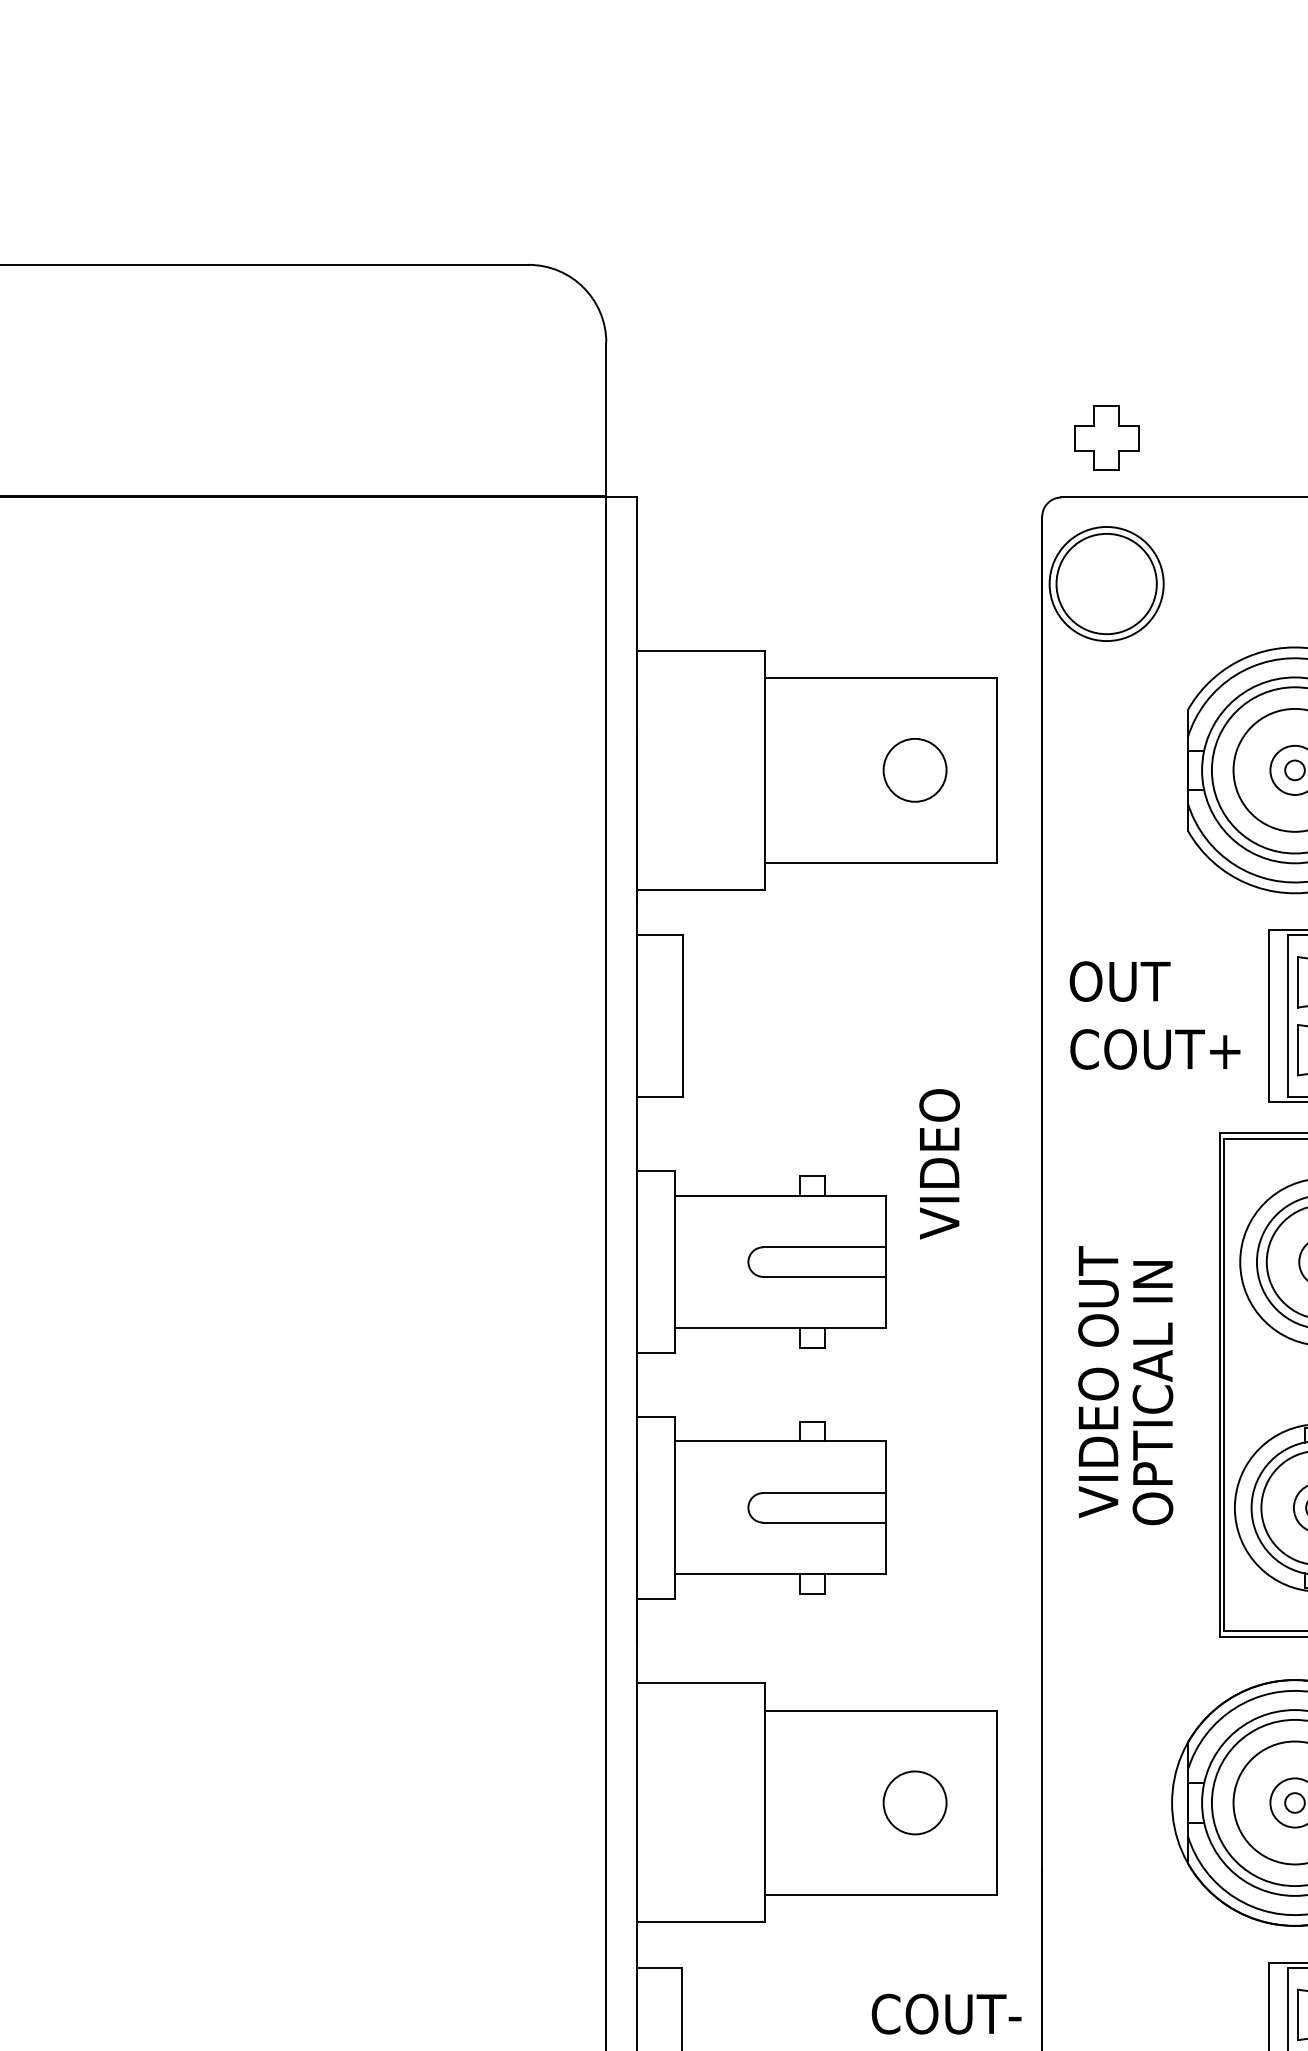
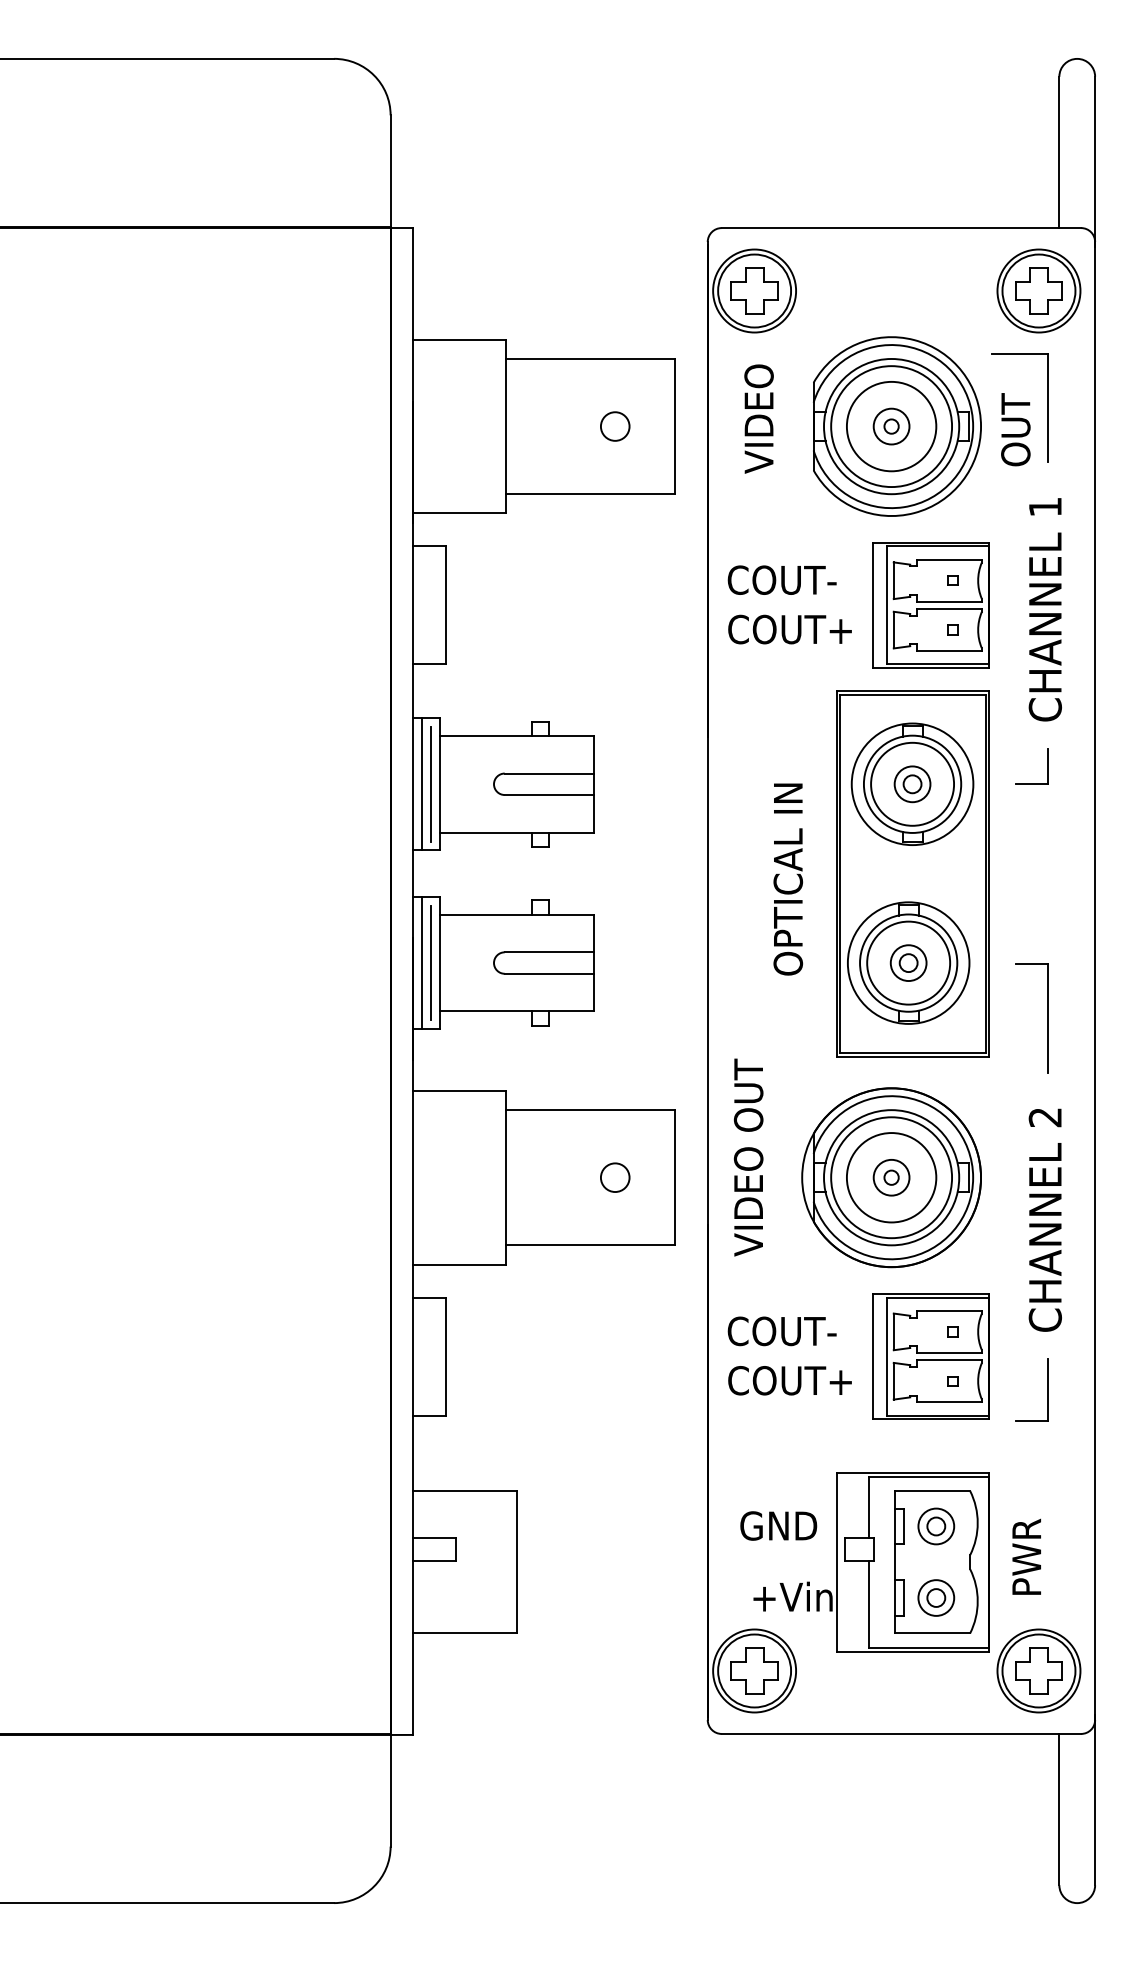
part: (1106, 437) -> (754, 290), moved
circle: (914, 770) -> (614, 426), size x0.62
text: (1147, 980) -> (784, 579), OUT -> COUT-
text: (938, 1163) -> (758, 418), moved
line: (650, 1262) -> (422, 784), added
line: (662, 1262) -> (431, 784), added
text: (1098, 1382) -> (748, 1157), moved
line: (650, 1507) -> (422, 962), added
line: (662, 1507) -> (431, 962), added
circle: (914, 1802) -> (614, 1177), size x0.62
text: (945, 2014) -> (781, 1331), moved

